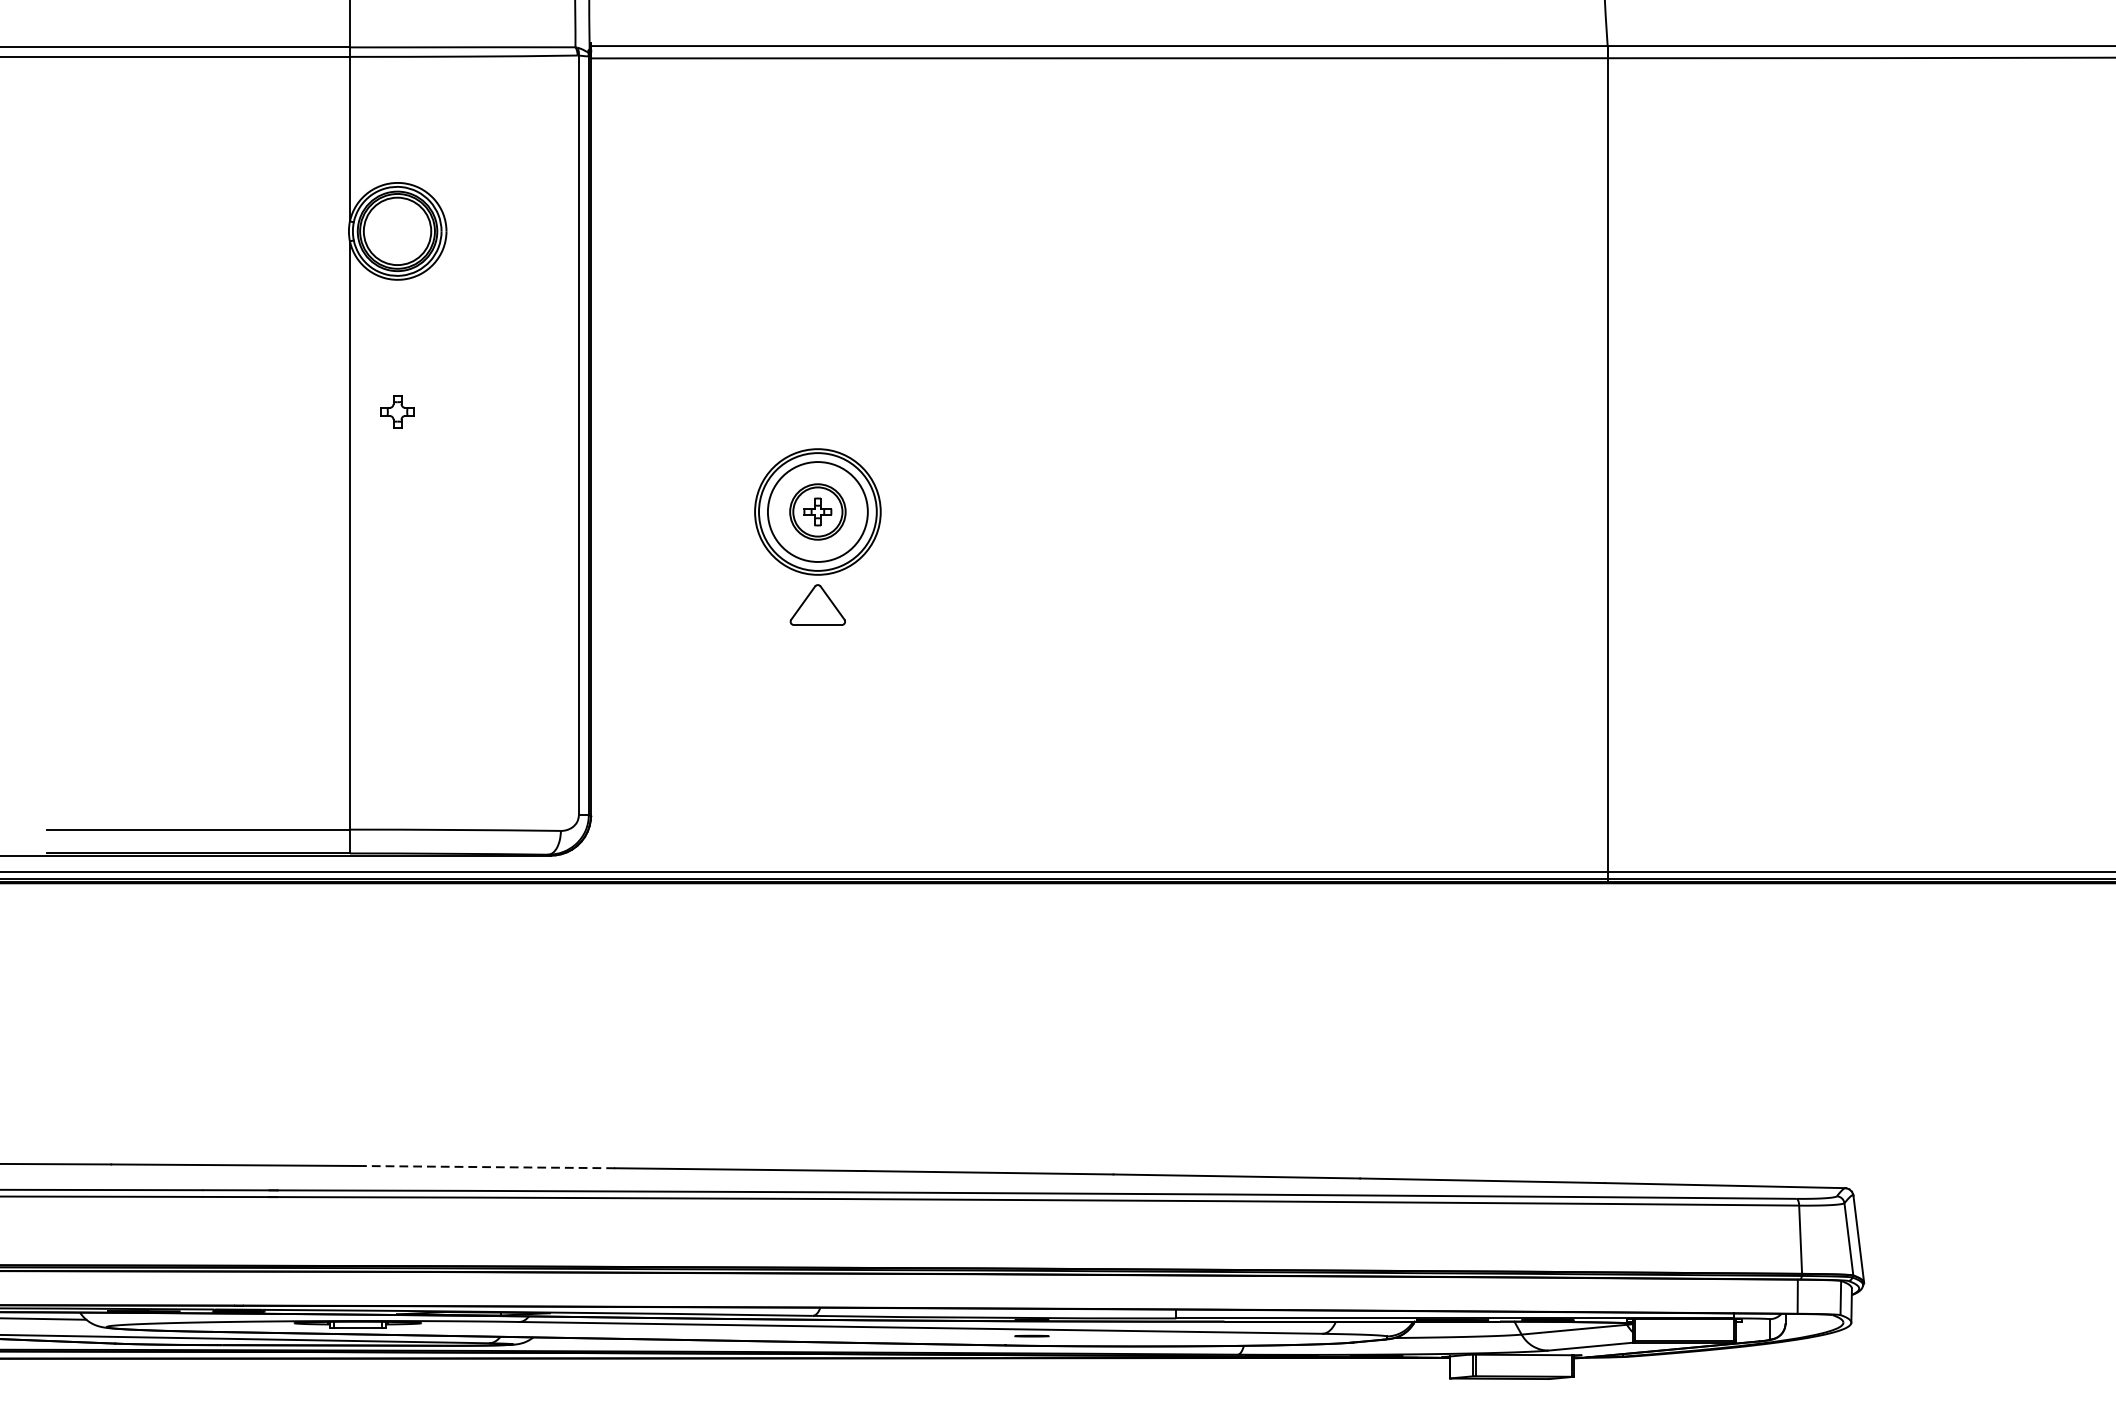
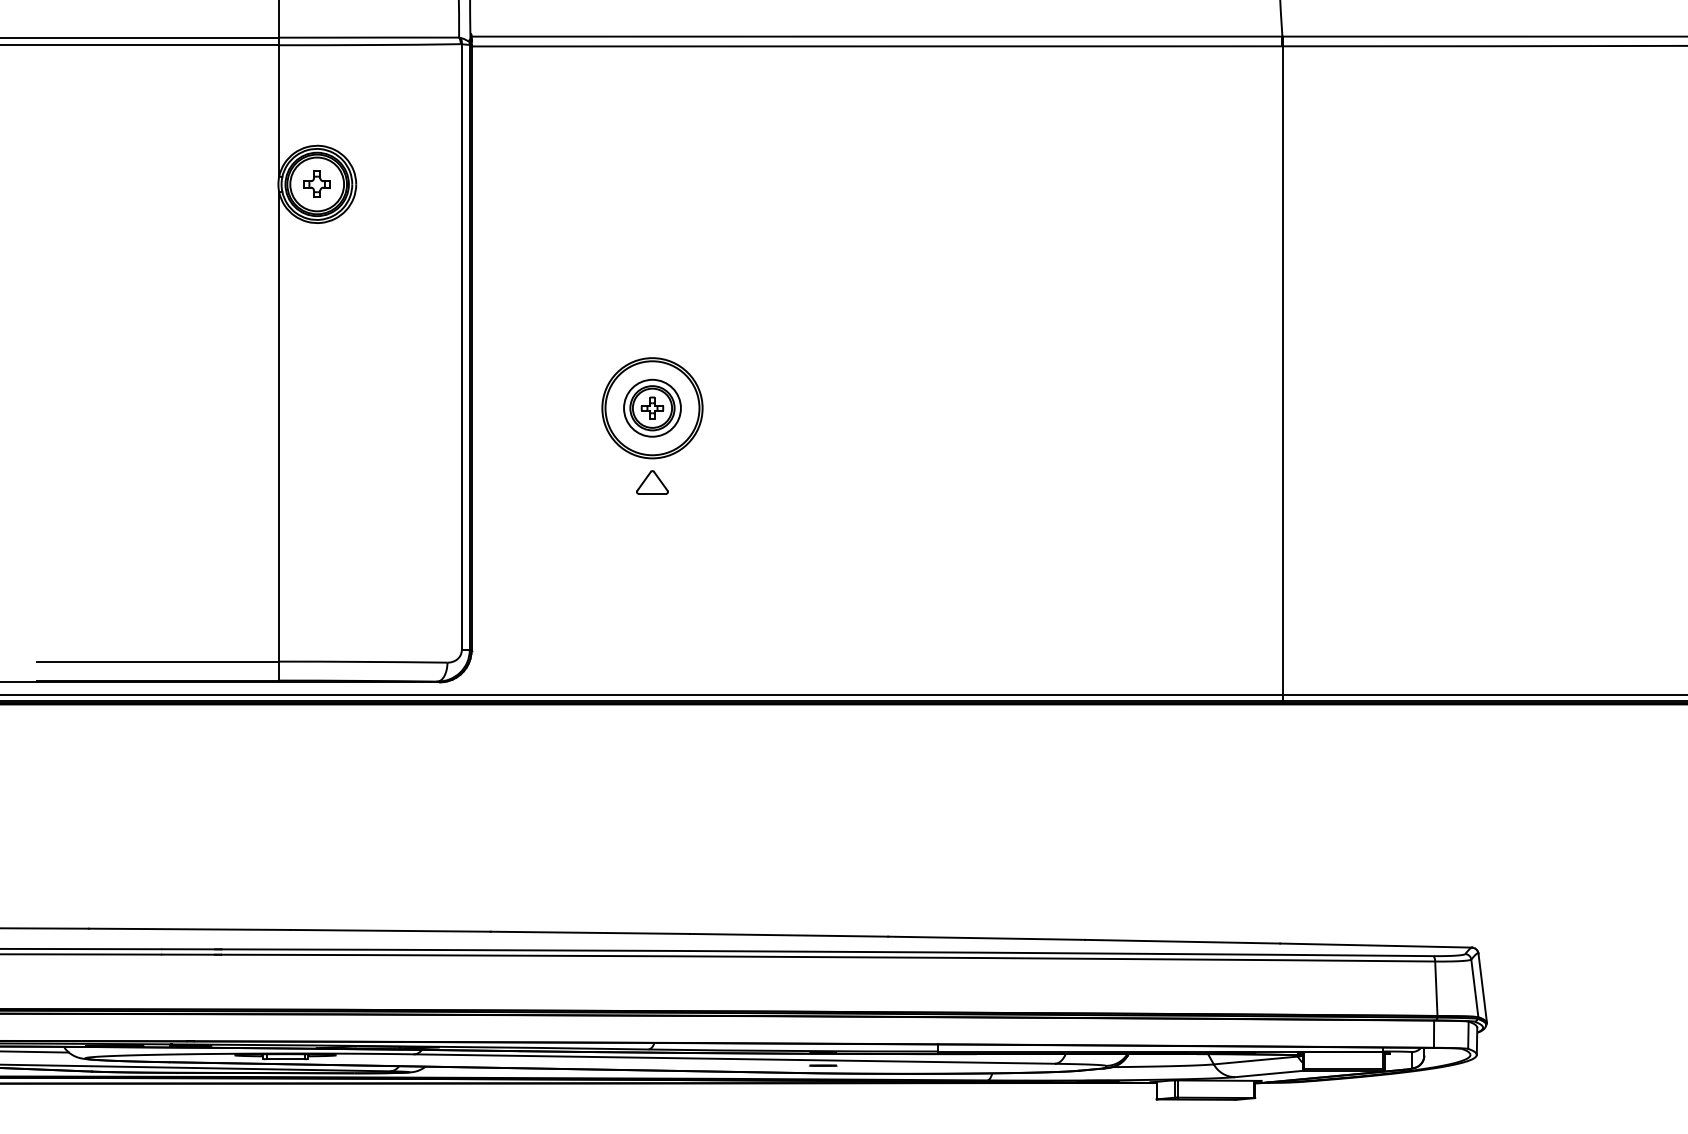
part: (396, 410) -> (316, 183), moved
circle: (817, 511) -> (652, 407), size x0.71
part: (817, 605) -> (652, 482), size x0.71
line: (488, 1166) -> (389, 930), dashed -> solid

